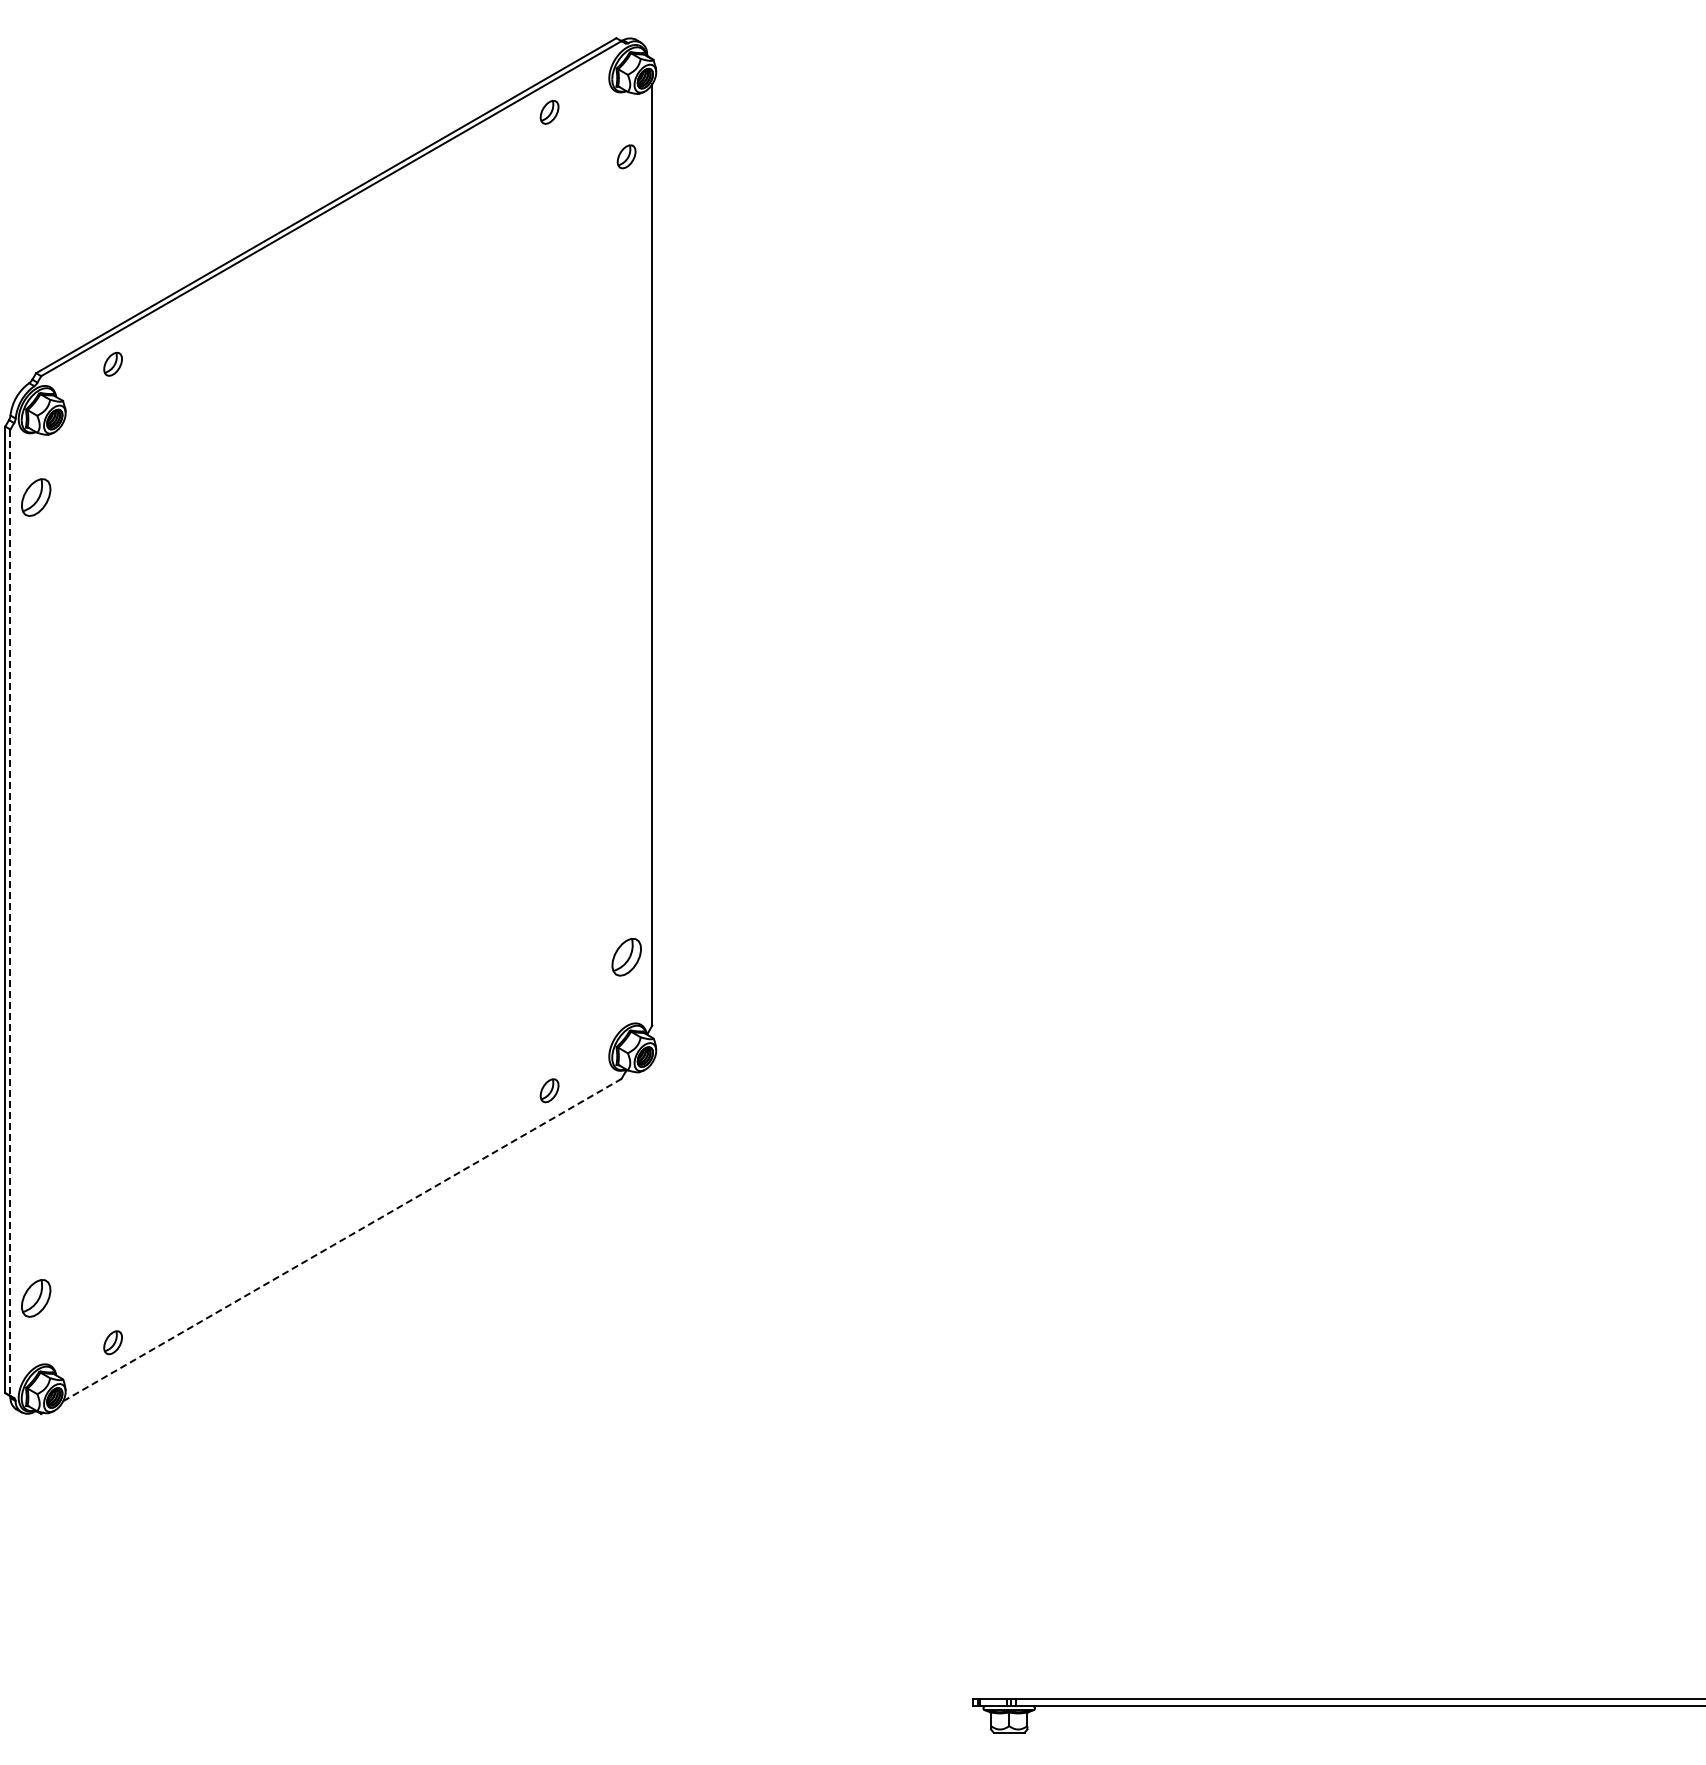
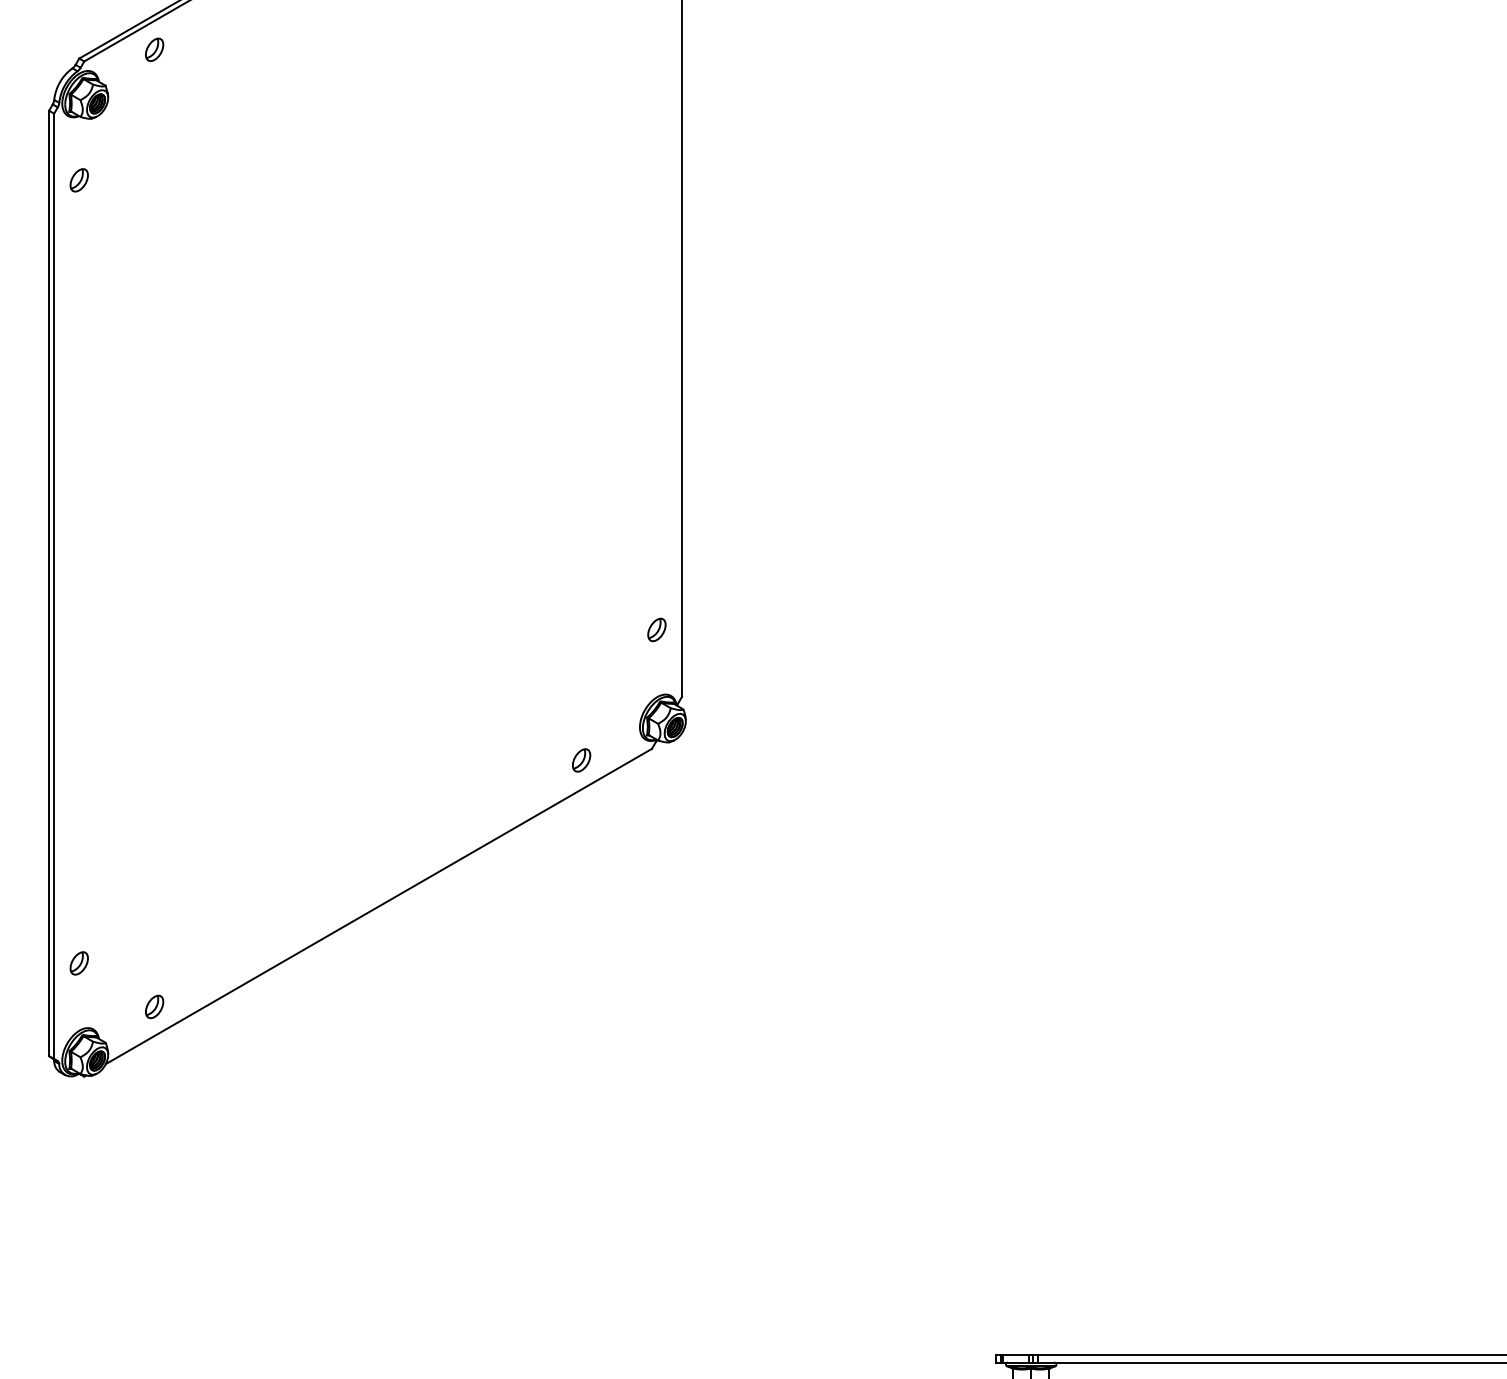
part: (35, 497) -> (78, 180), size x0.62
line: (10, 913) -> (54, 587), dashed -> solid
part: (626, 957) -> (656, 630), size x0.62
line: (342, 1239) -> (378, 905), dashed -> solid
part: (35, 1297) -> (78, 962), size x0.62

